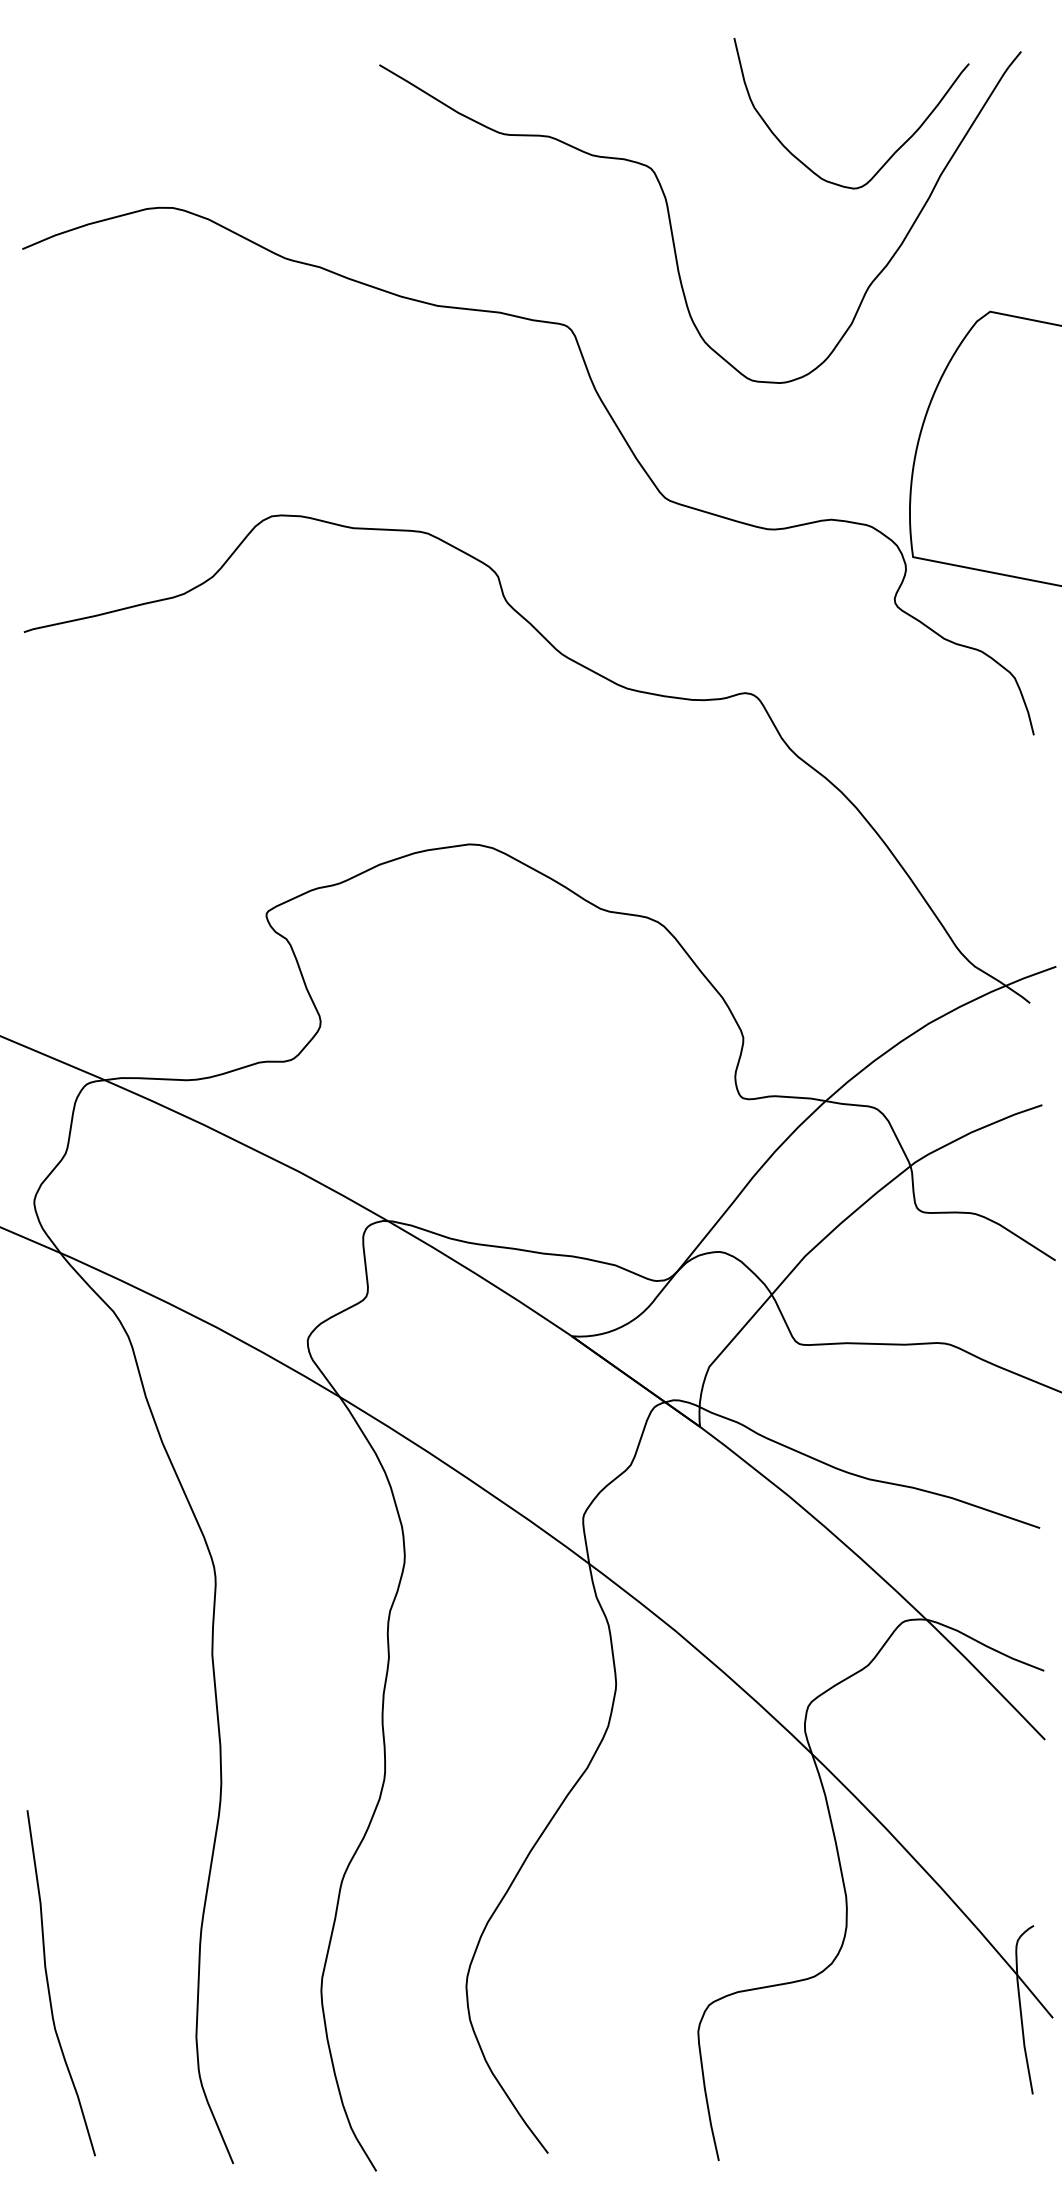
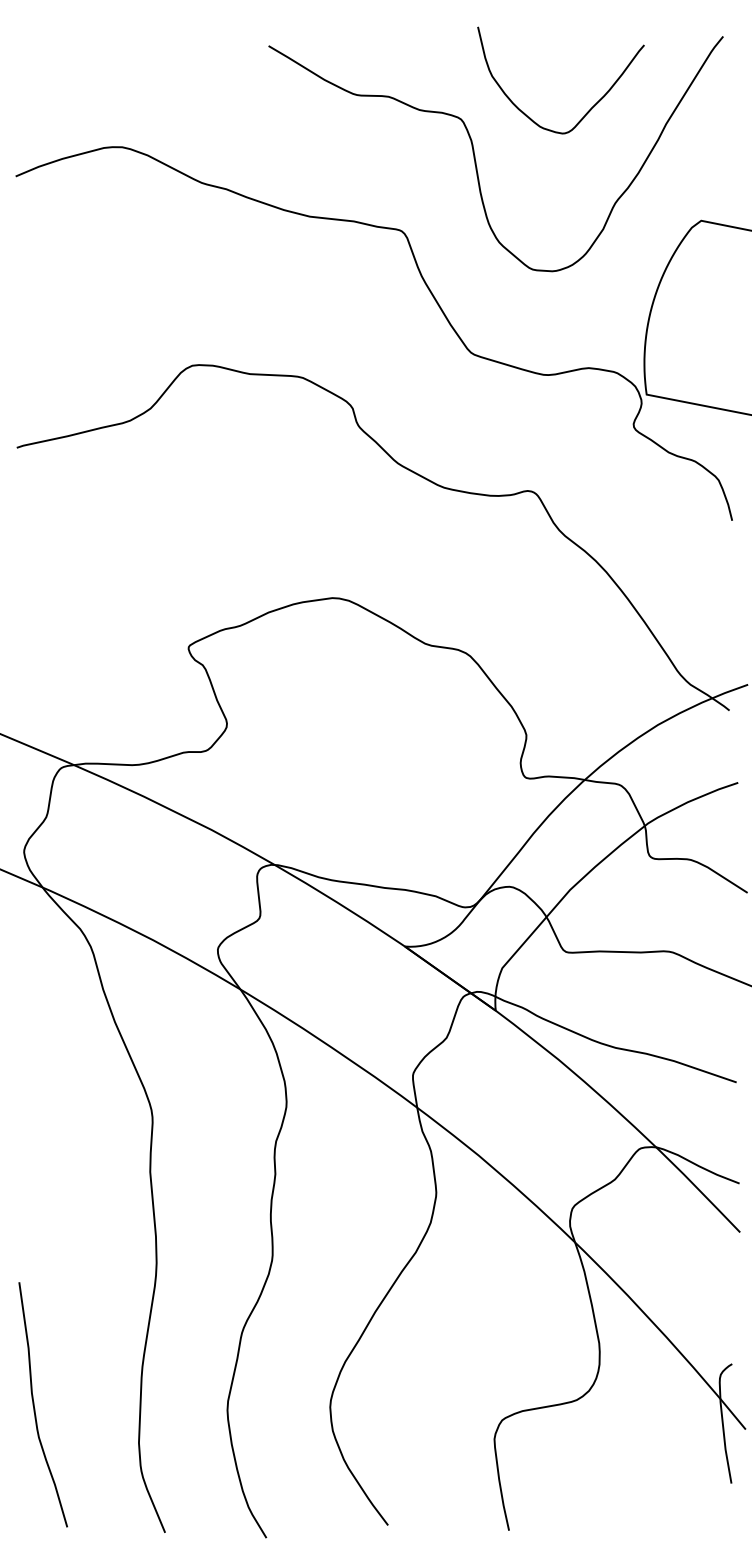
curve: (891, 154) -> (589, 109), moved

